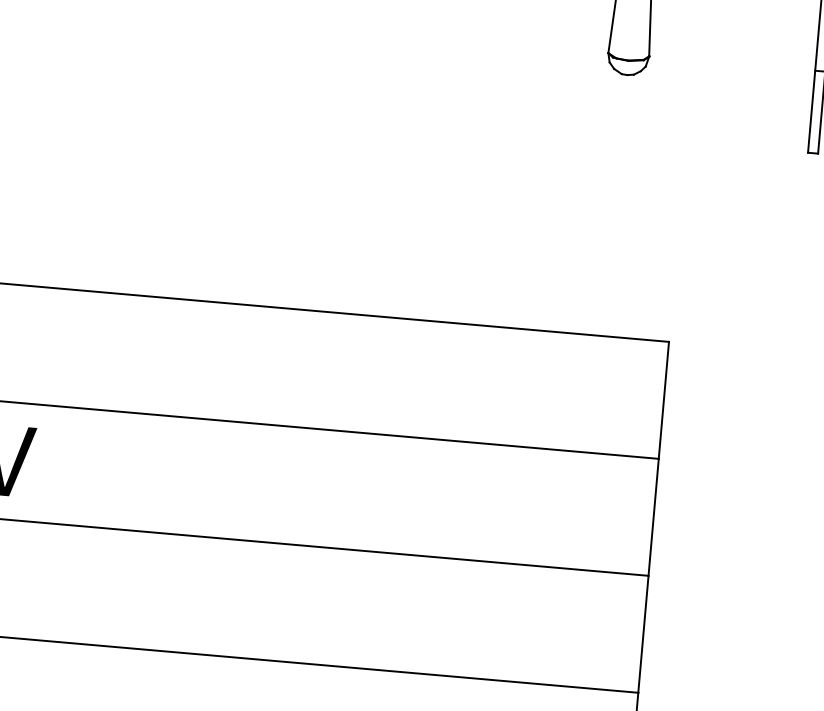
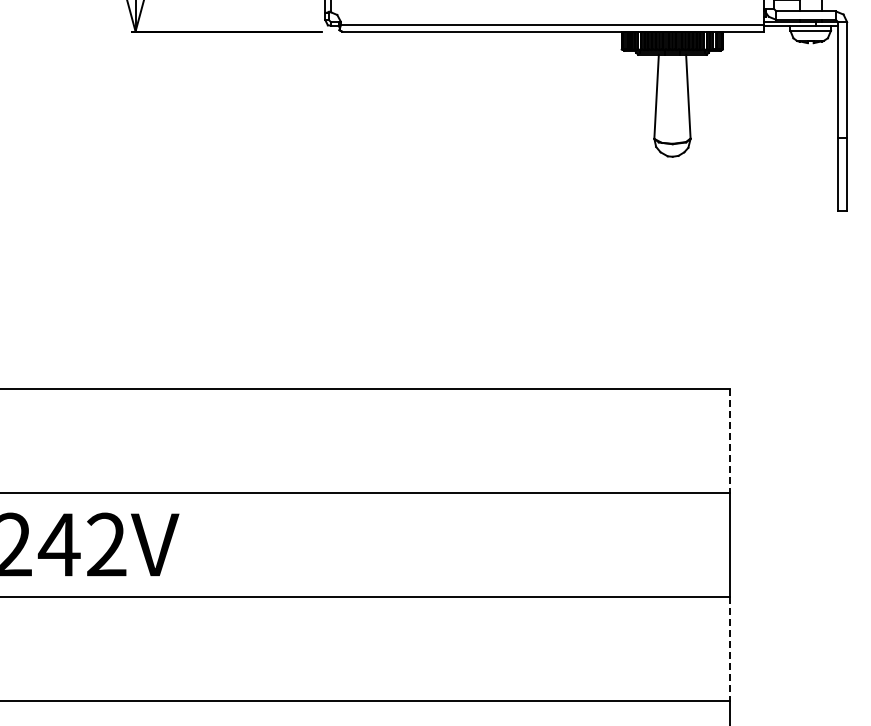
line: (664, 399) -> (730, 440), solid -> dashed
line: (643, 633) -> (730, 648), solid -> dashed

